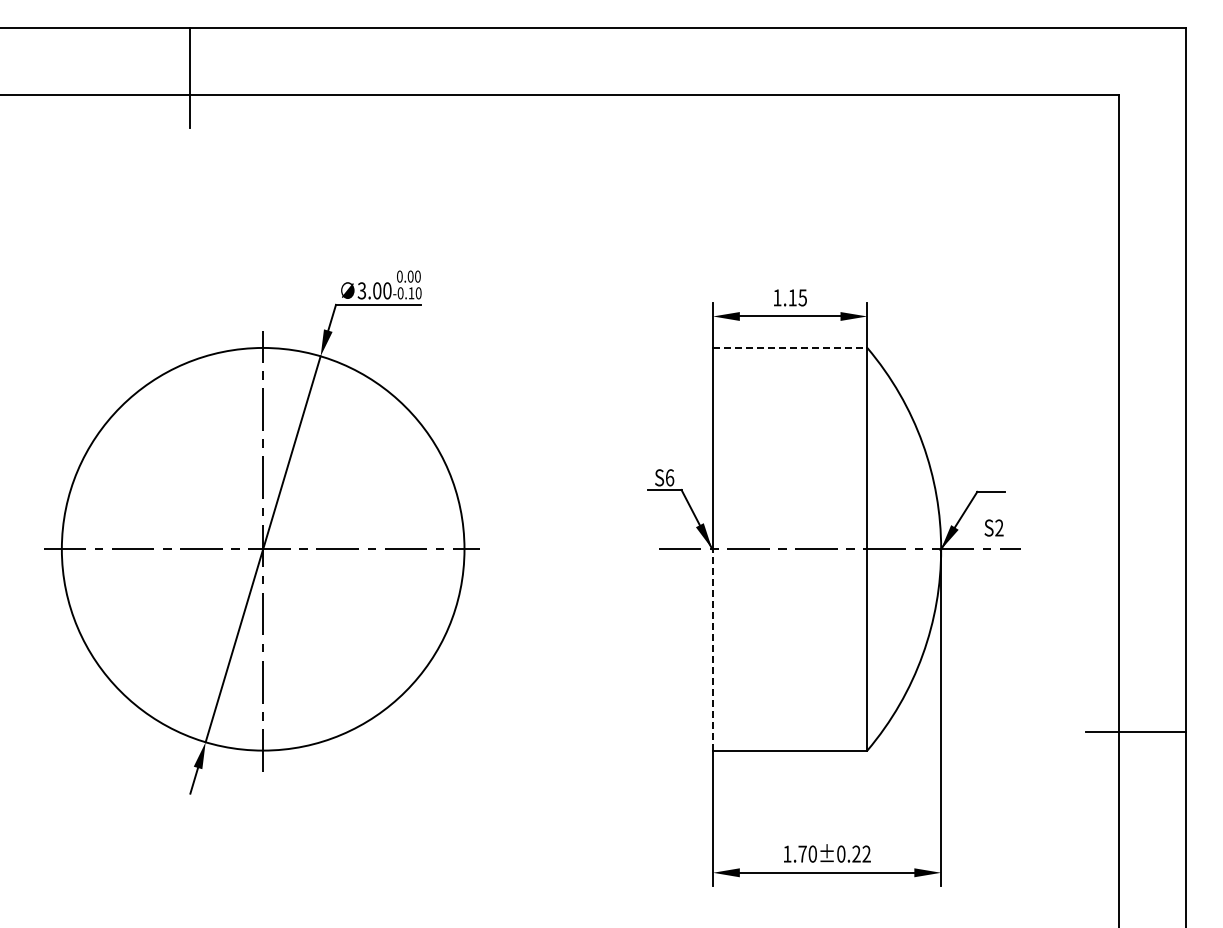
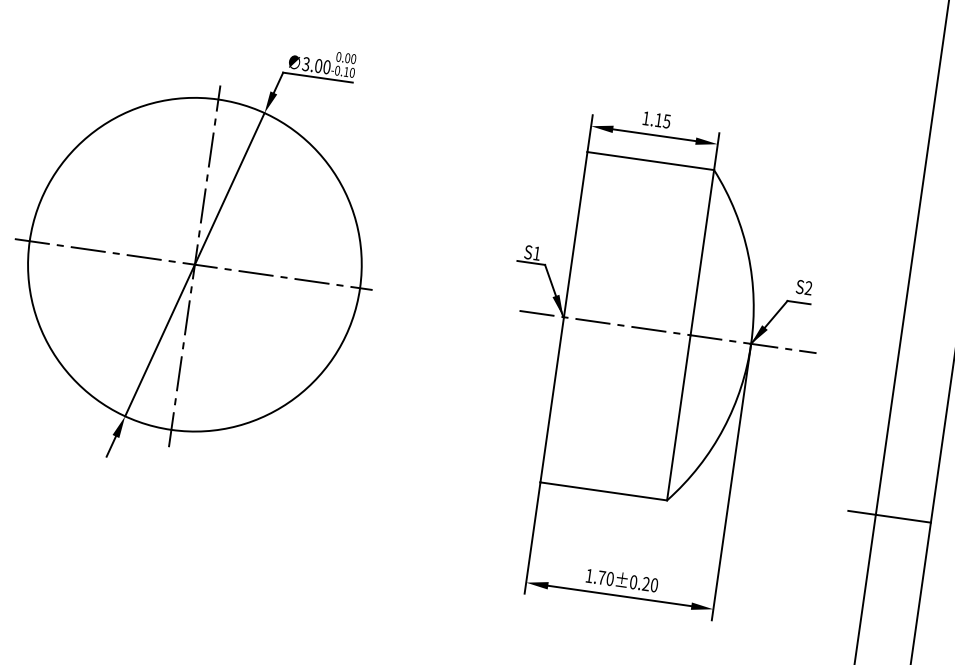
line: (790, 347) -> (651, 160), dashed -> solid
text: (670, 477) -> (537, 253), S6 -> S1
text: (993, 527) -> (803, 287), moved
line: (713, 649) -> (552, 399), dashed -> solid
text: (866, 853) -> (654, 584), 1.70±0.22 -> 1.70±0.20

